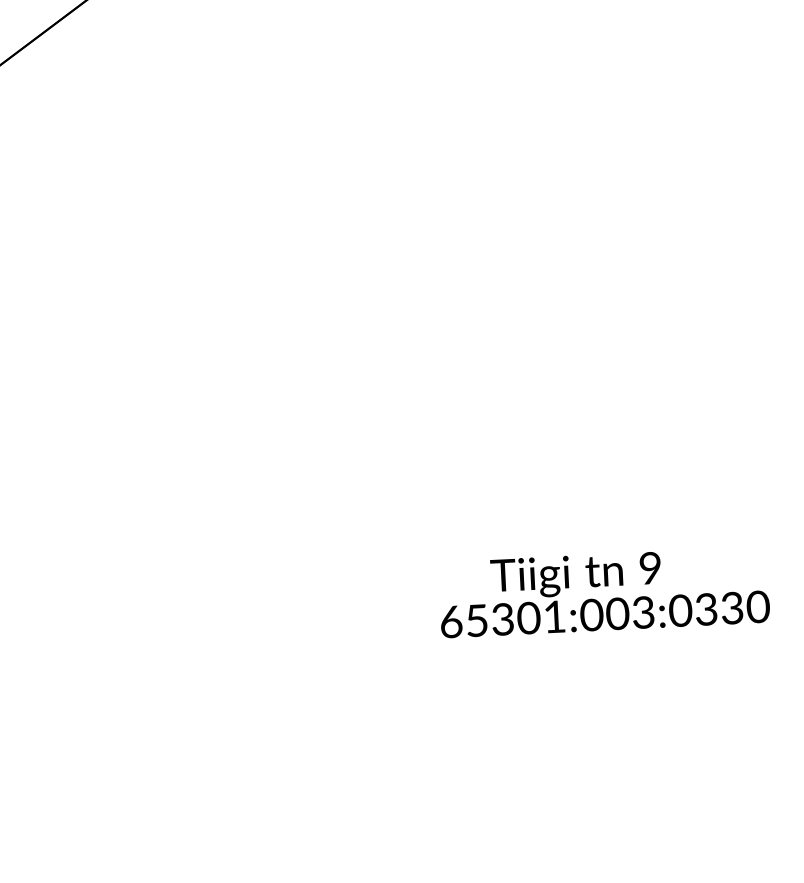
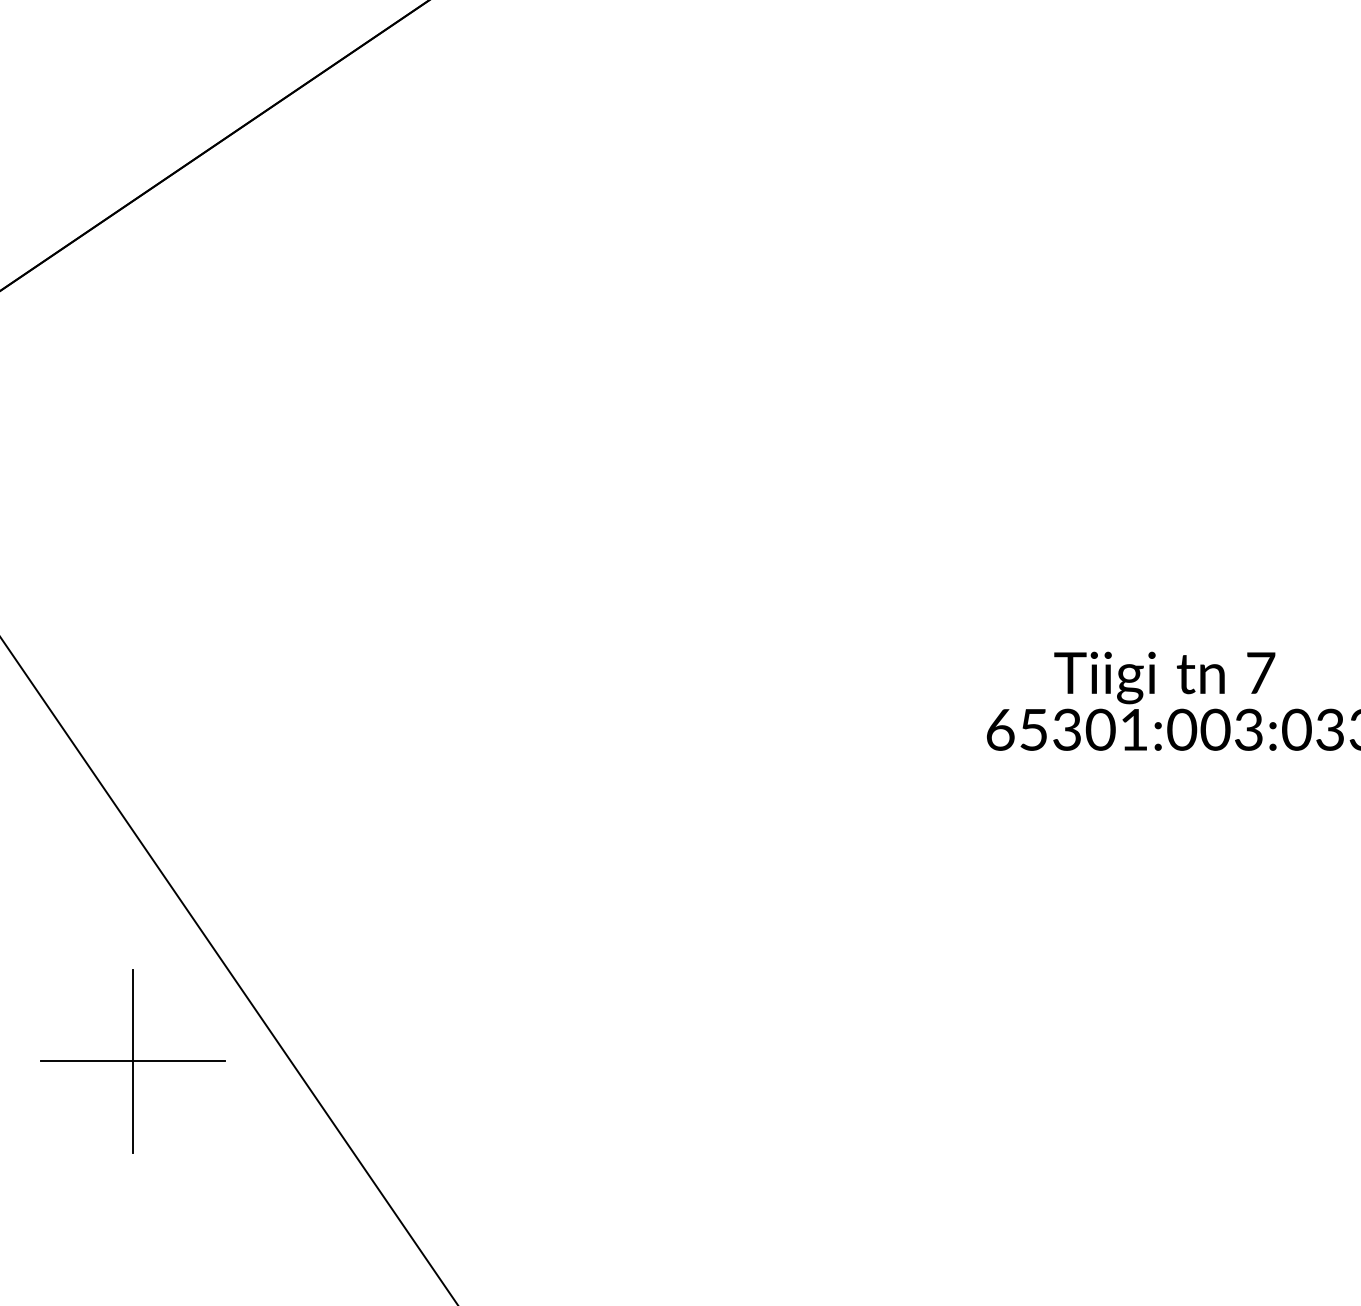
text: (651, 567) -> (1261, 672), 9 -> 7

